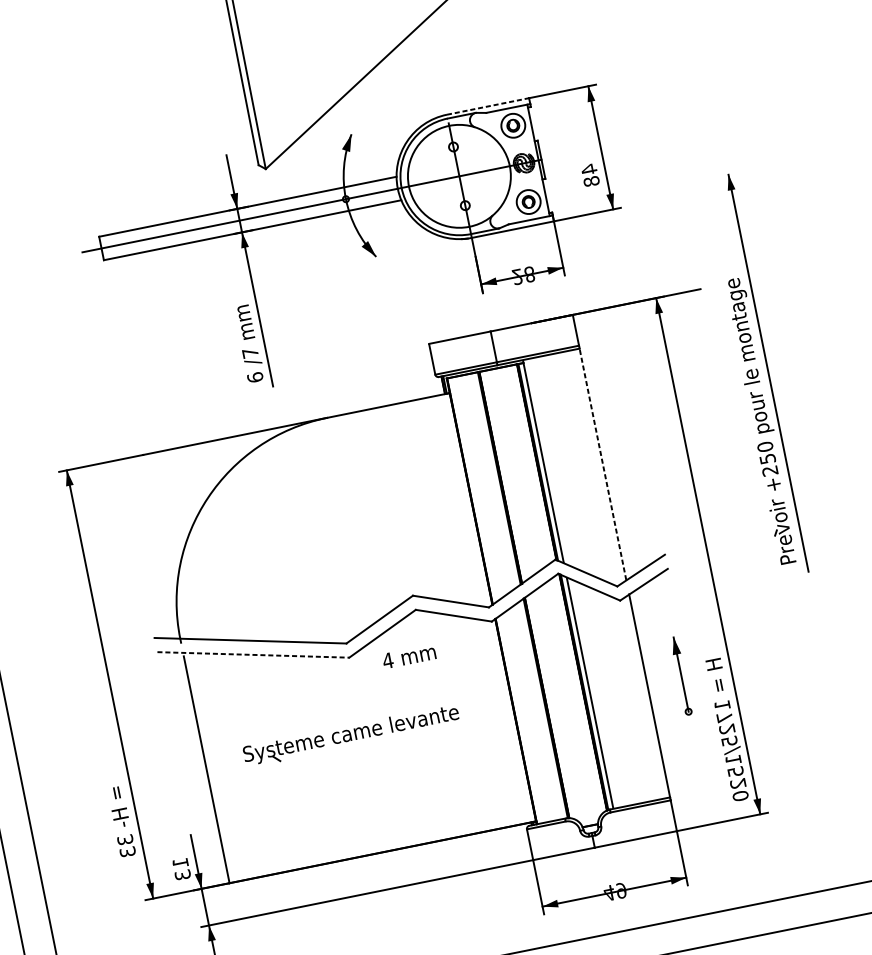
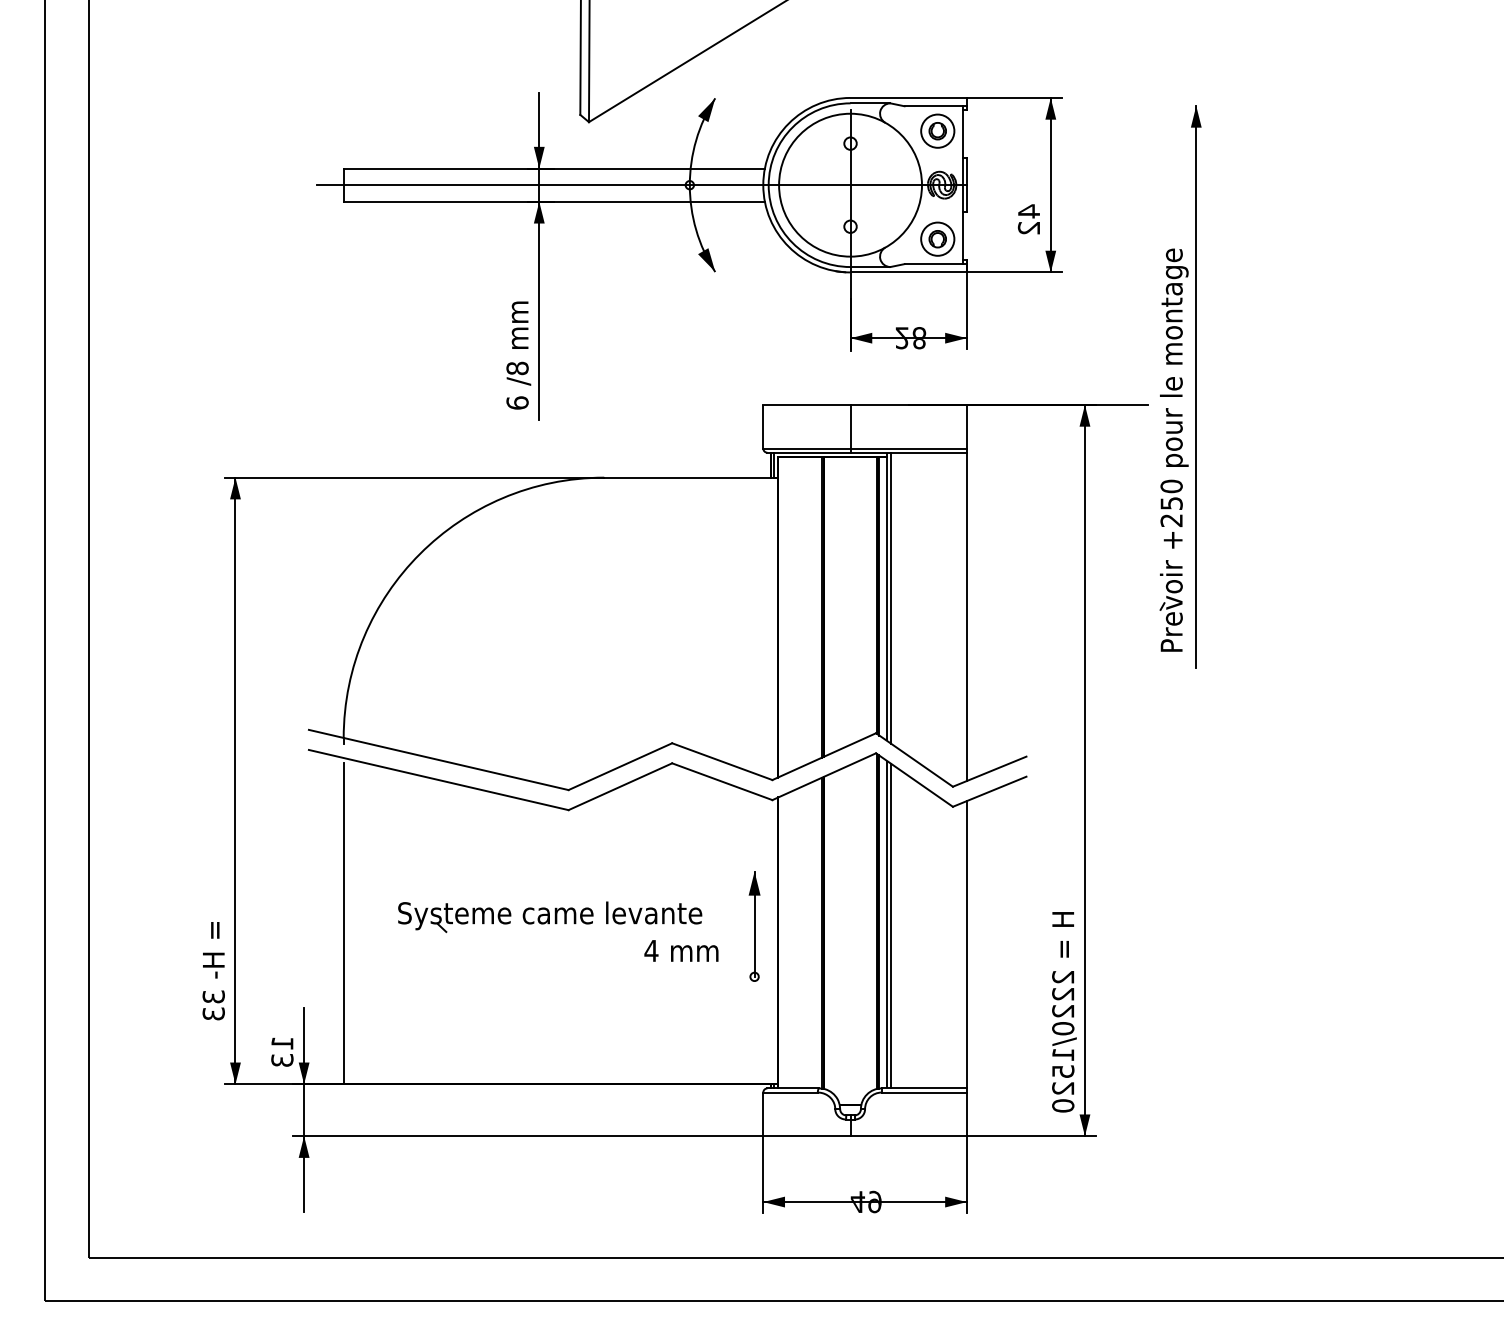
line: (488, 106) -> (909, 97), dashed -> solid
text: (591, 181) -> (1029, 228), 48 -> 42
text: (250, 353) -> (517, 368), /7 -> /8
part: (757, 375) -> (1180, 386), moved
line: (546, 461) -> (890, 597), added
line: (602, 464) -> (966, 616), dashed -> solid
line: (253, 655) -> (439, 780), dashed -> solid
text: (409, 656) -> (681, 950), moved
part: (681, 676) -> (754, 926), moved
line: (593, 693) -> (890, 925), added
text: (726, 723) -> (1063, 1003), 1725/1520 -> 2220/1520

